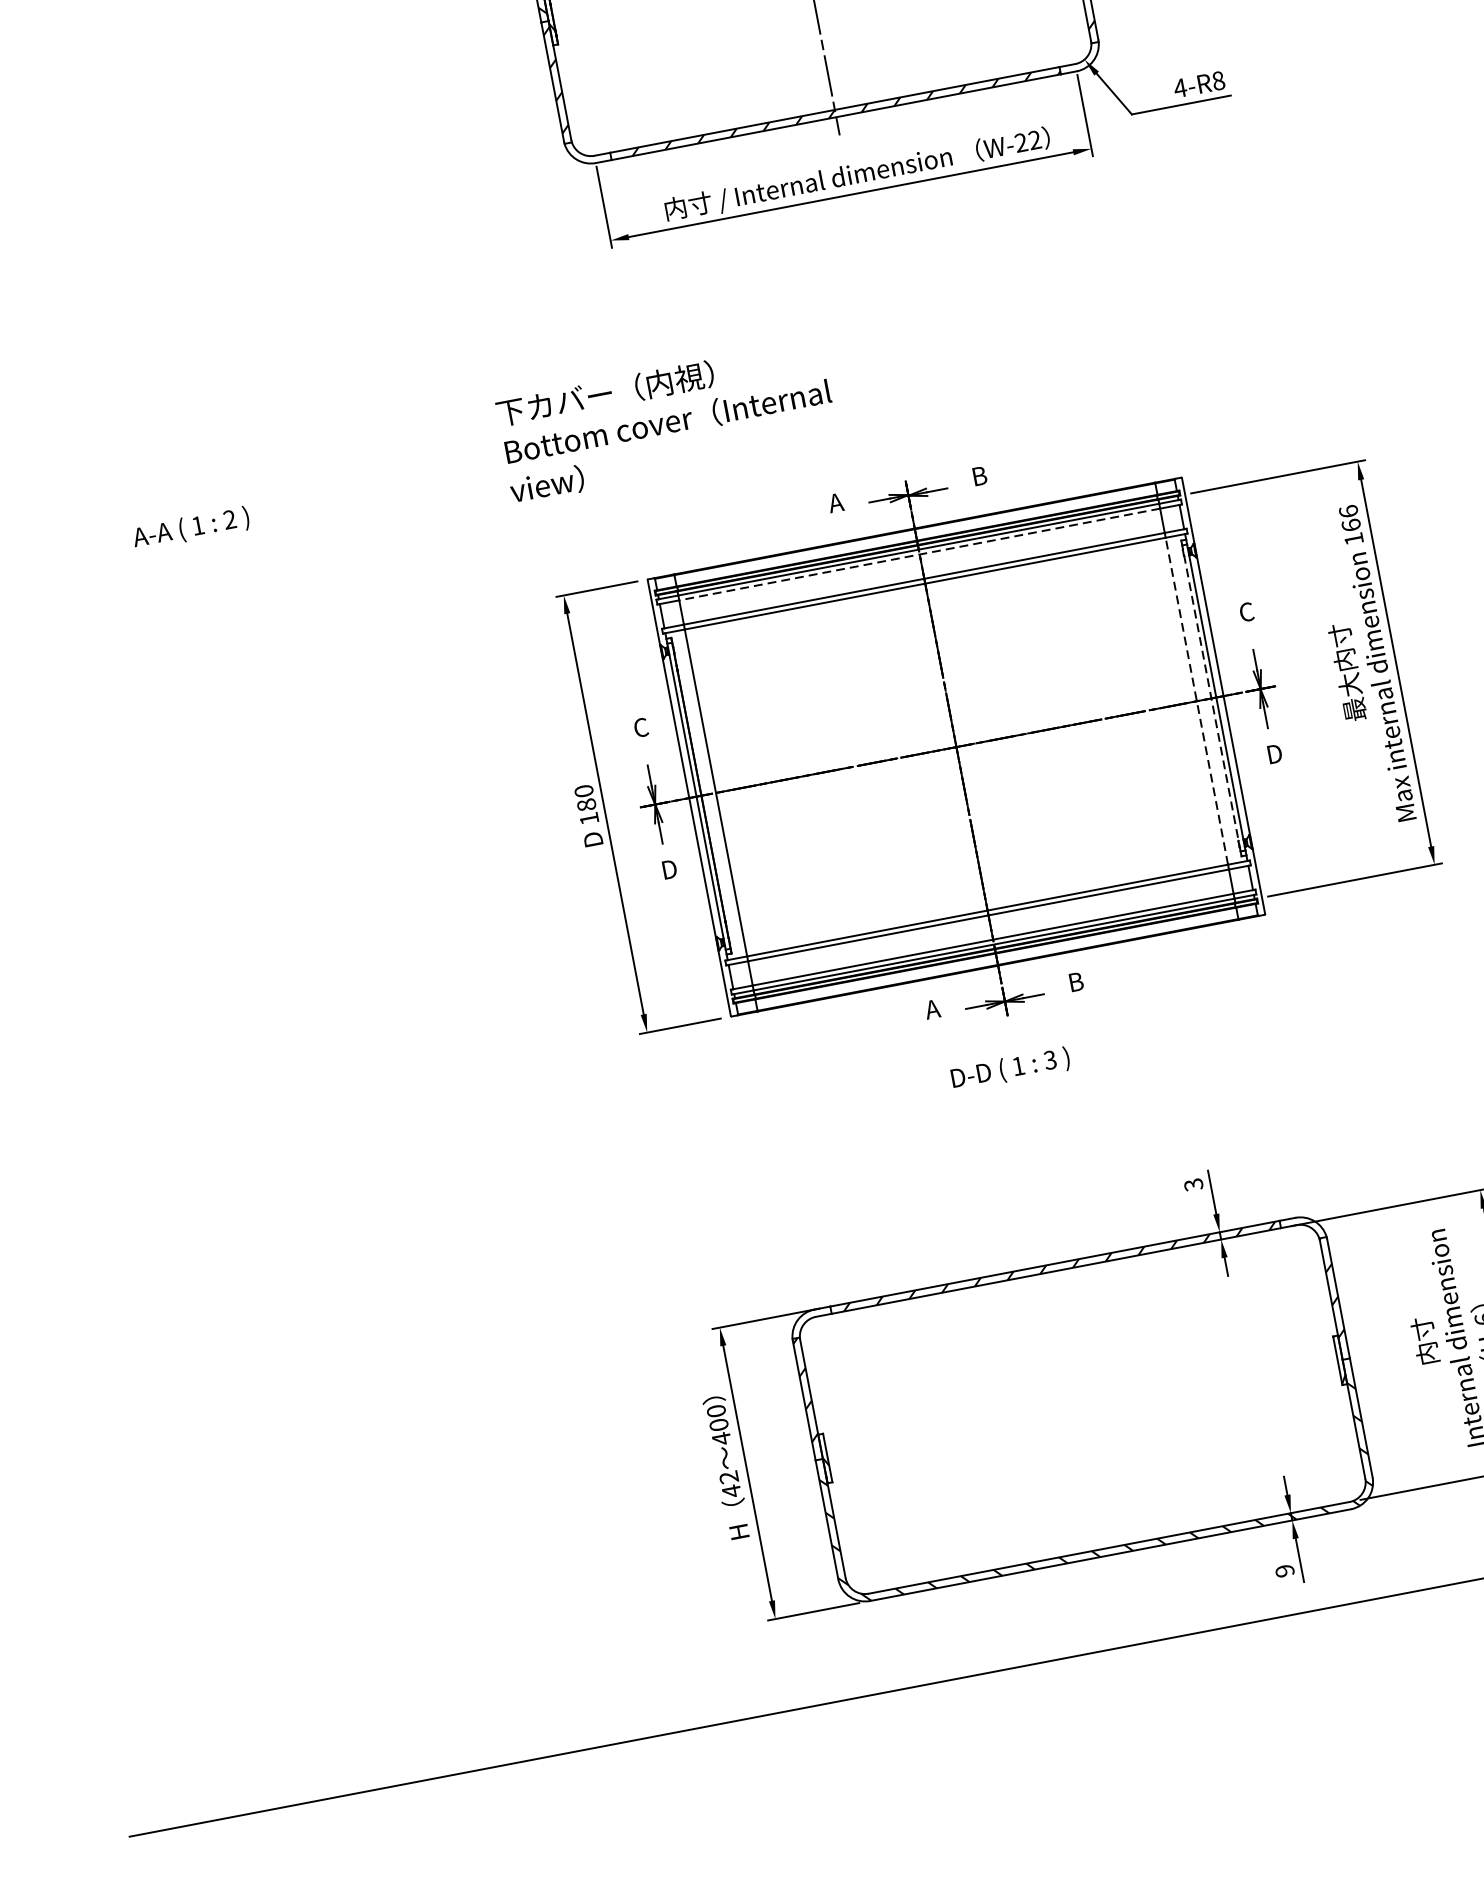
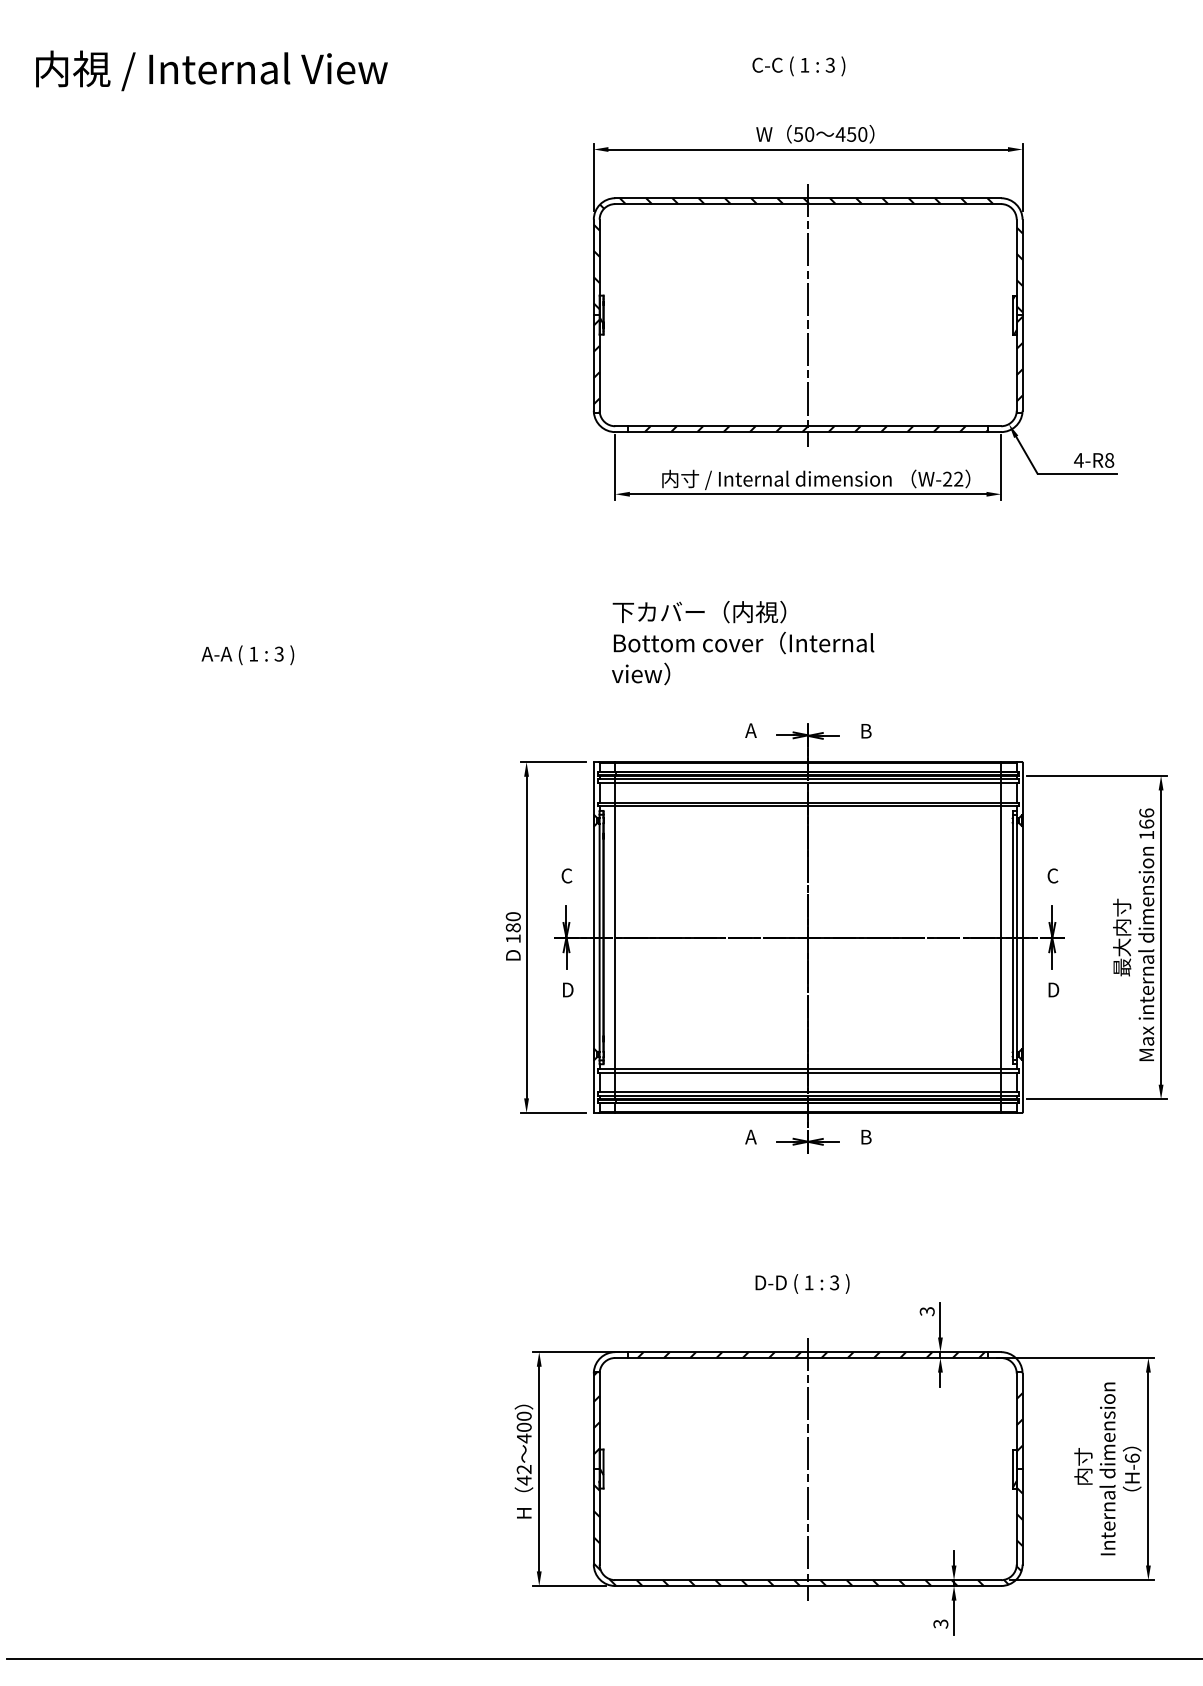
text: (667, 422) -> (743, 643), moved
text: (229, 520) -> (278, 654), 2 -> 3
line: (920, 555) -> (808, 783), dashed -> solid
line: (1211, 698) -> (1012, 937), dashed -> solid
line: (1197, 701) -> (1001, 937), dashed -> solid
text: (1010, 1068) -> (802, 1283), moved
line: (1083, 1408) -> (808, 1468), added
text: (1284, 1570) -> (940, 1623), 9 -> 3

